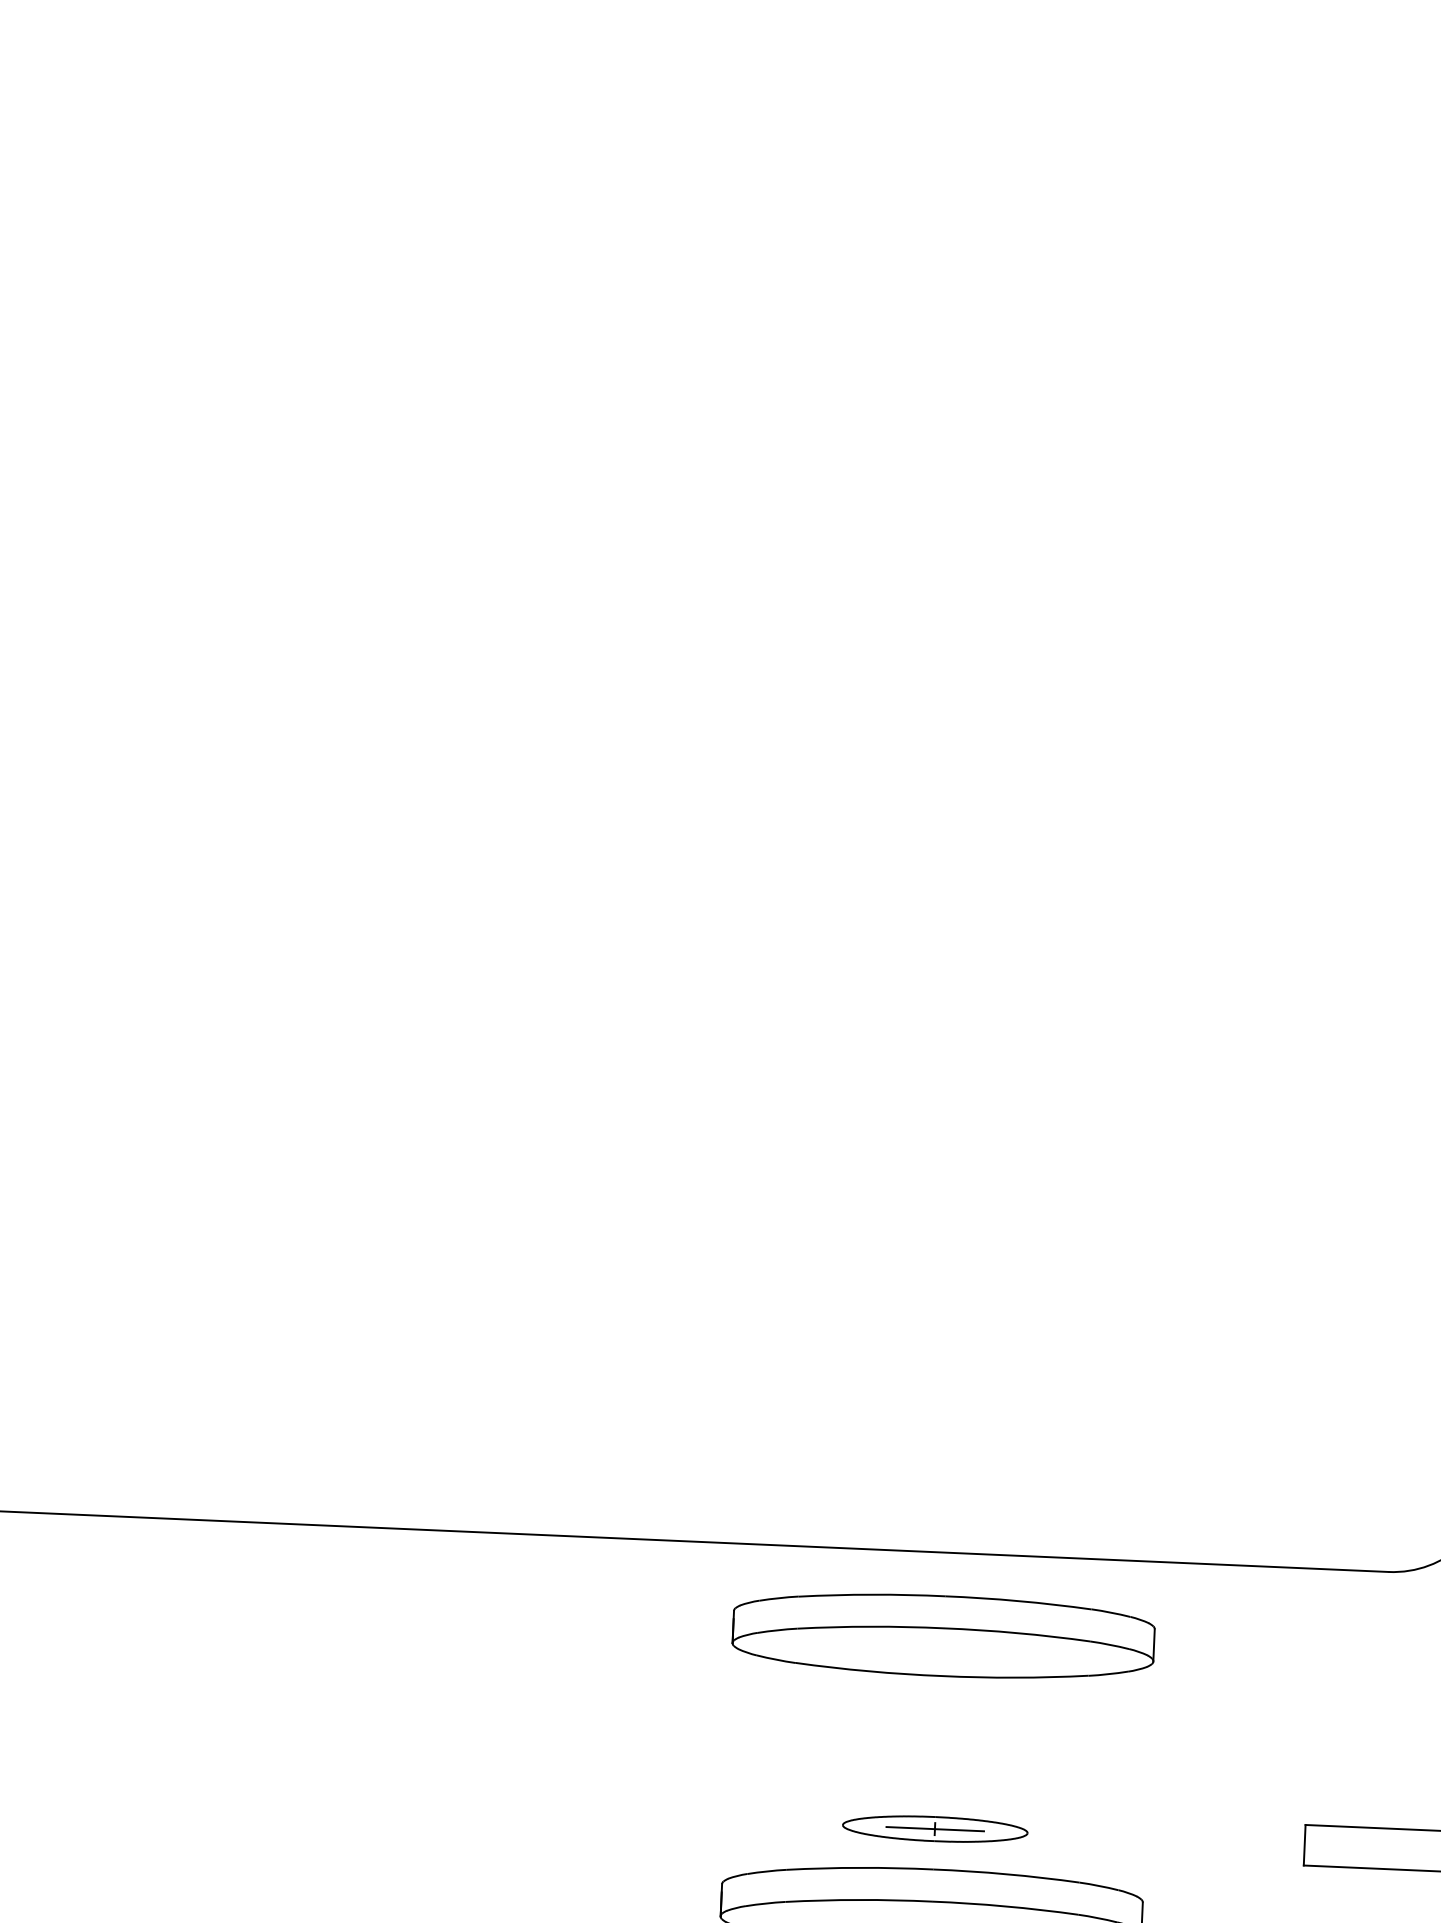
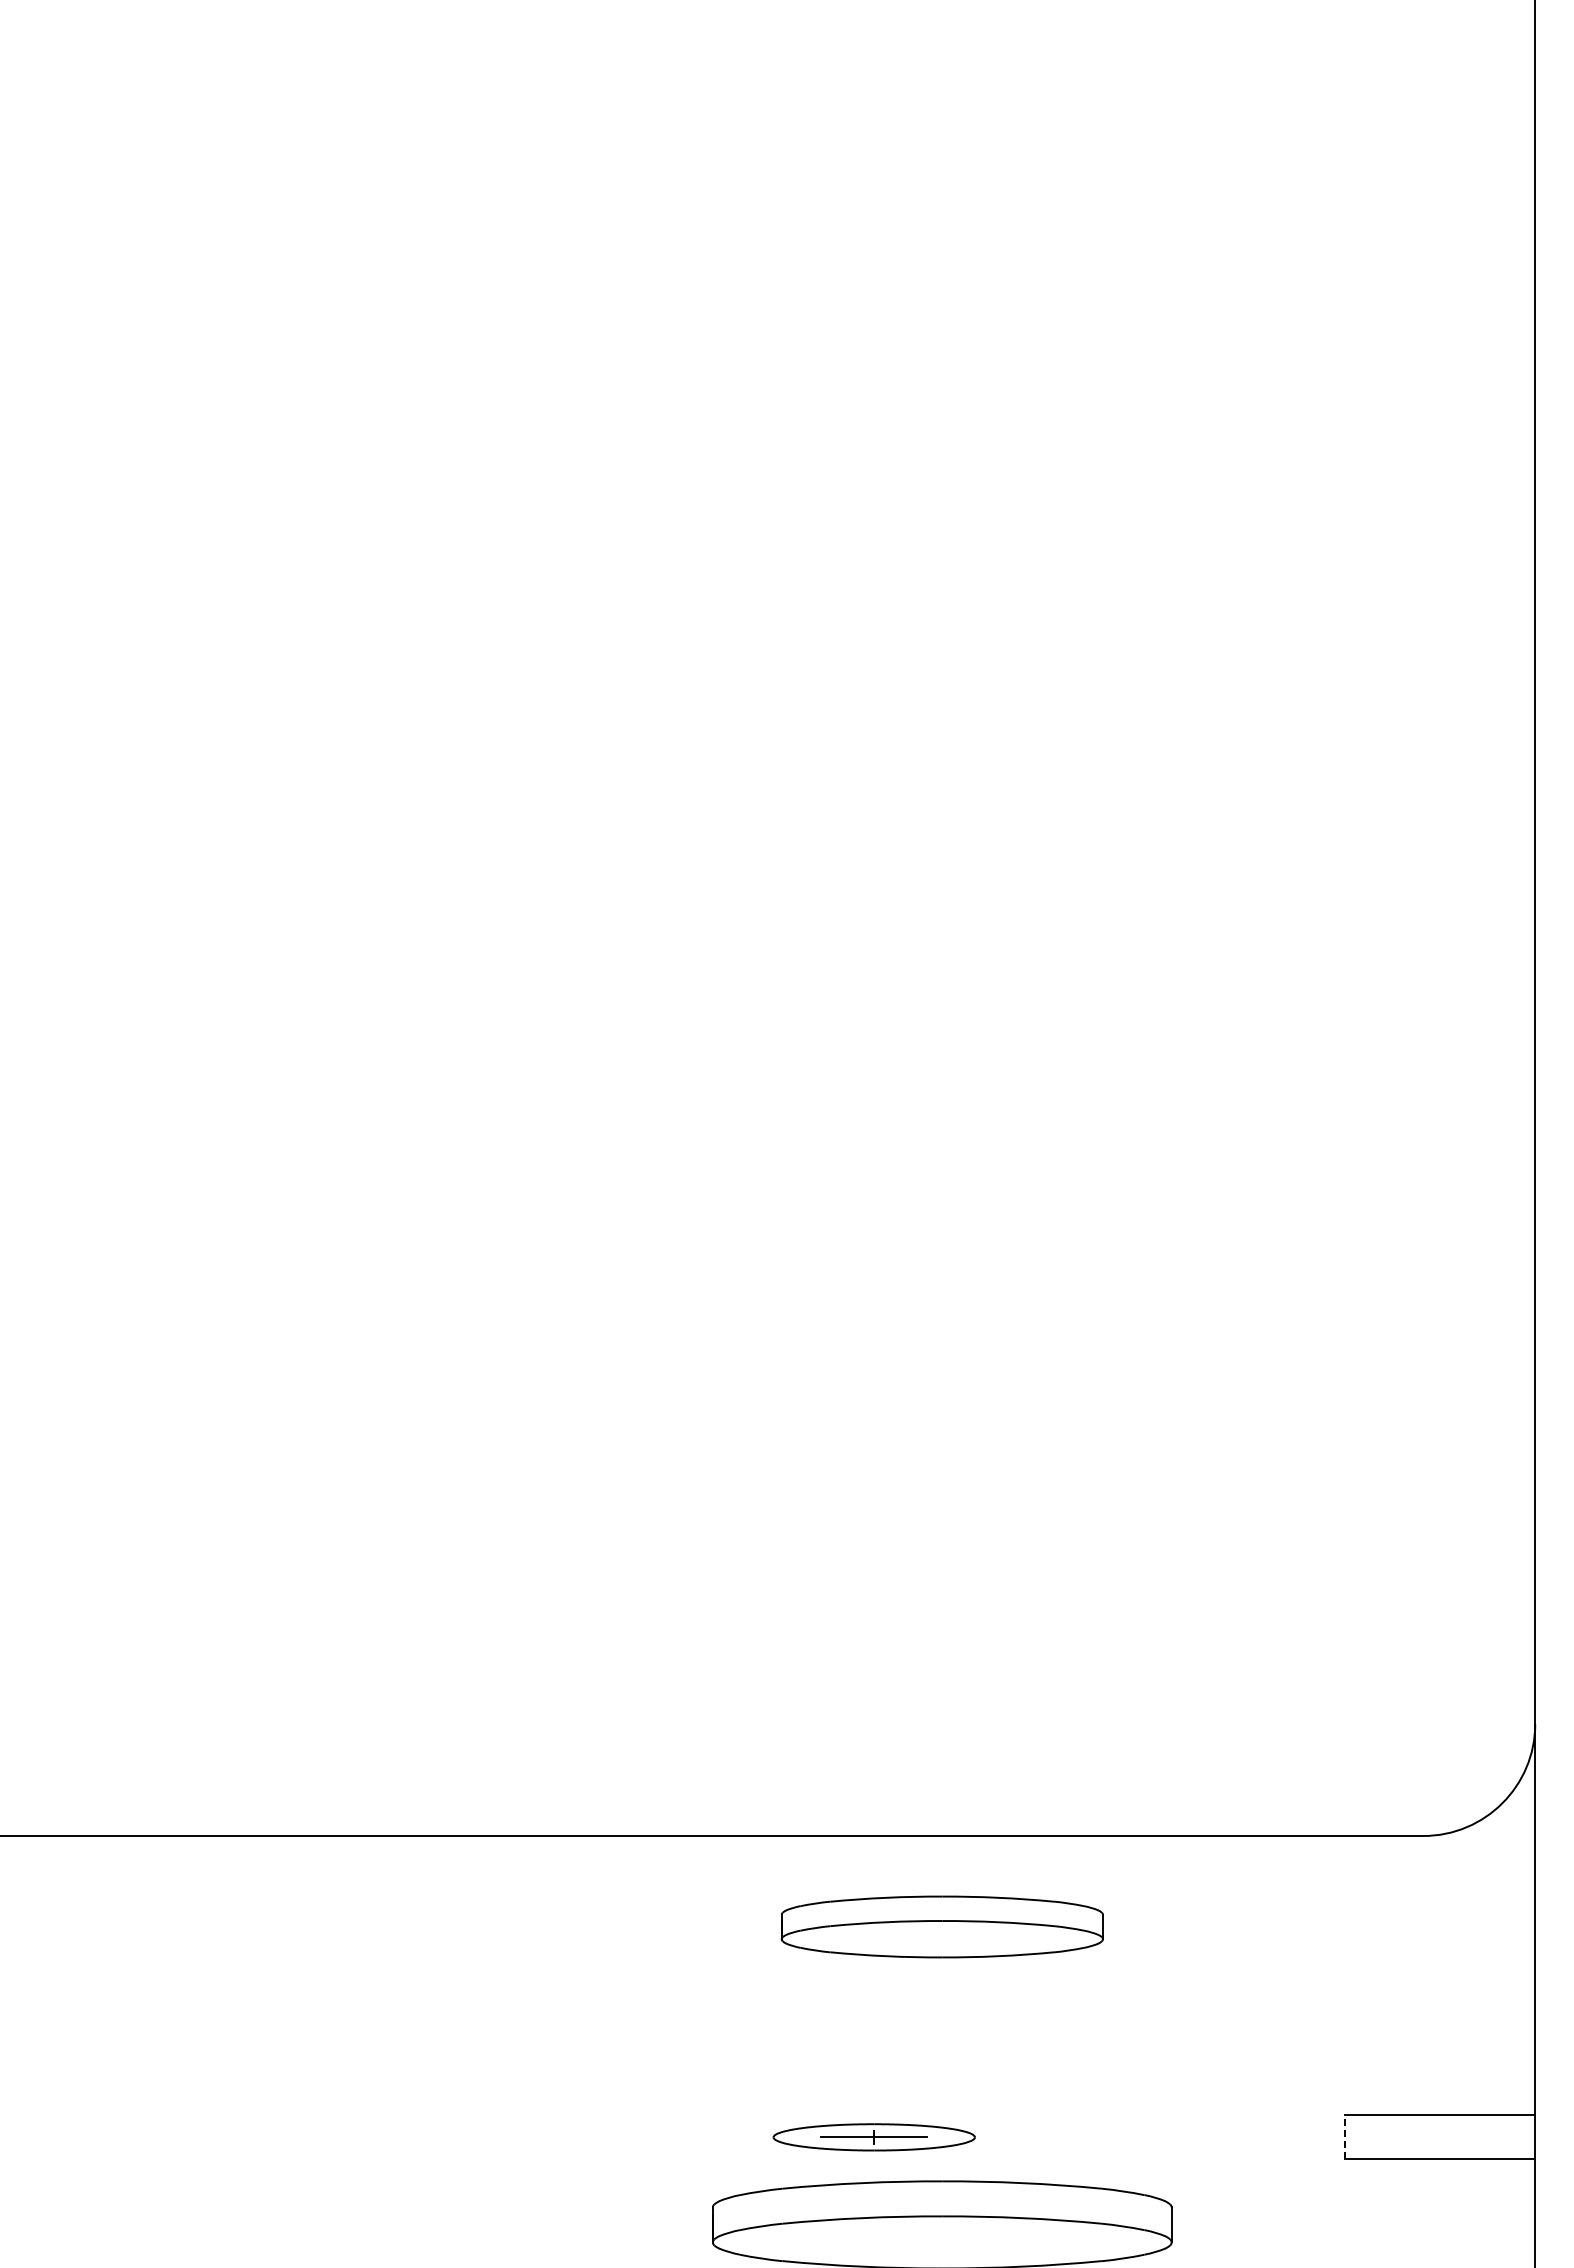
part: (943, 1635) -> (942, 1926), size x0.7
part: (934, 1829) -> (873, 2137), moved
line: (1305, 1844) -> (1345, 2136), solid -> dashed

